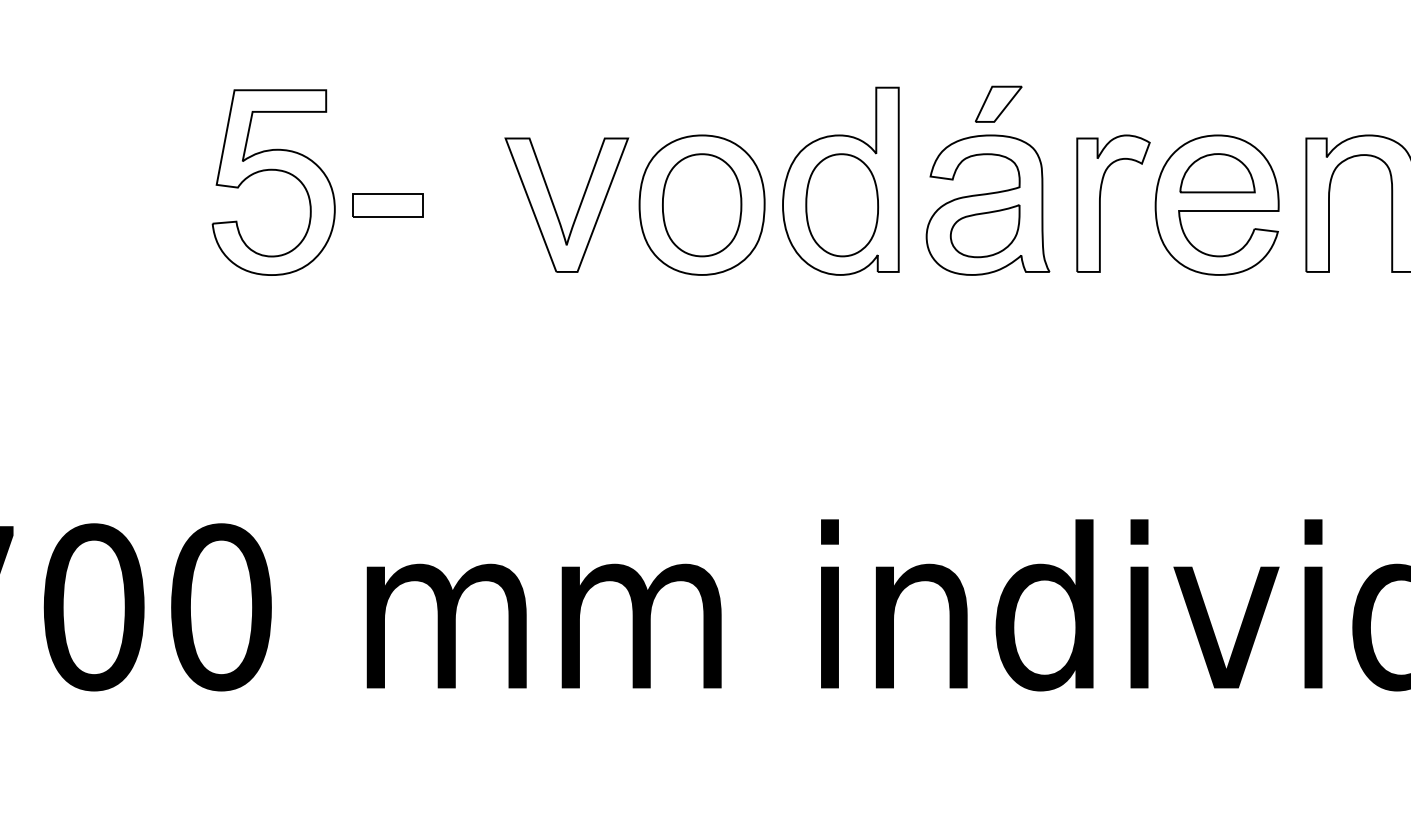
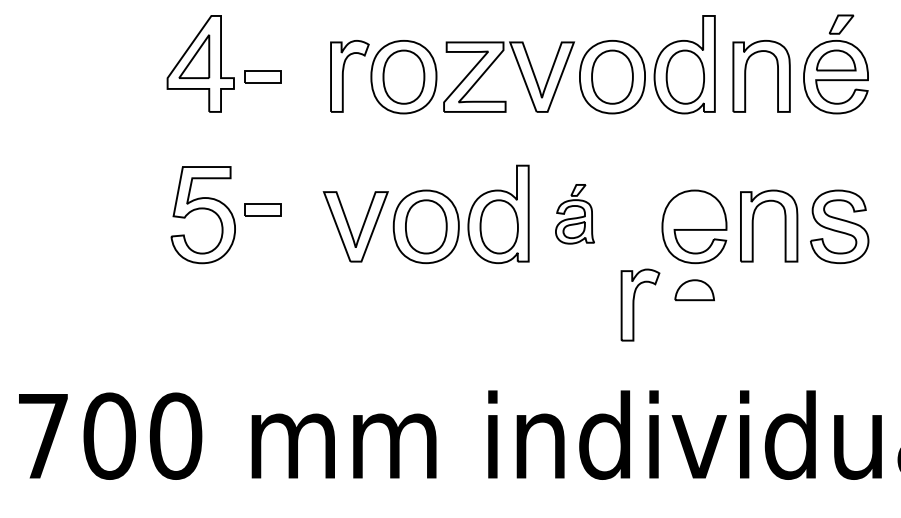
part: (1217, 173) -> (694, 290), moved
part: (986, 181) -> (574, 214), size x0.6
part: (1113, 202) -> (640, 304), moved
part: (387, 204) -> (262, 209), moved

